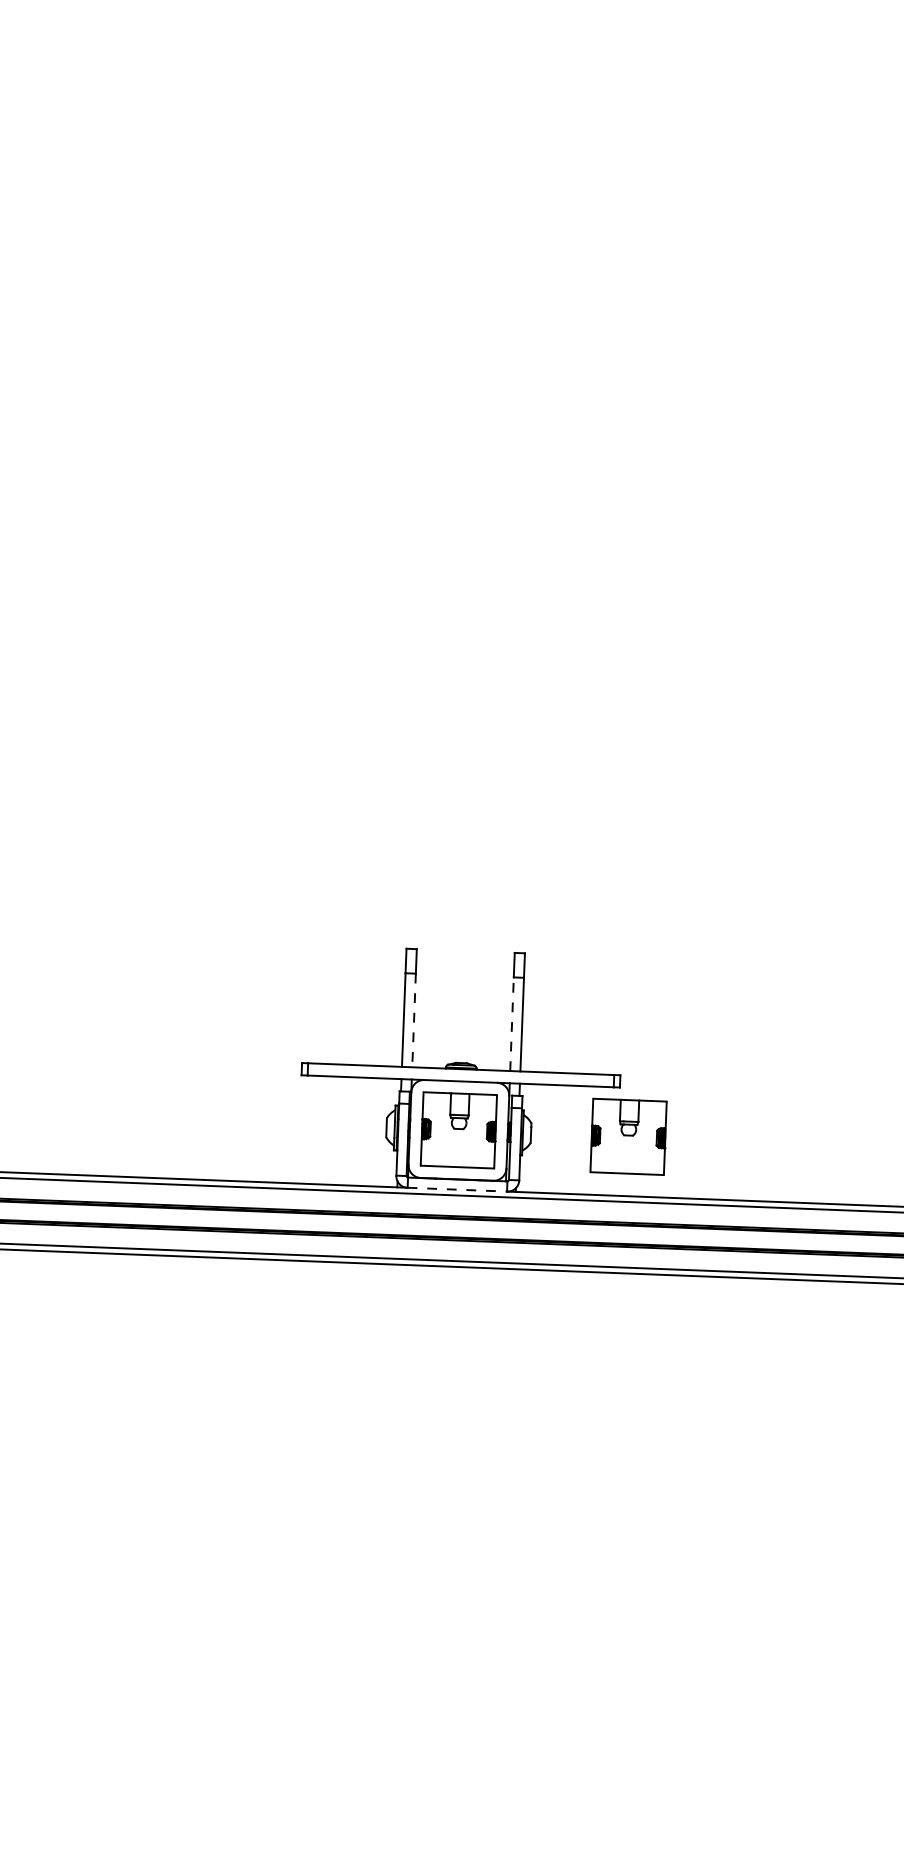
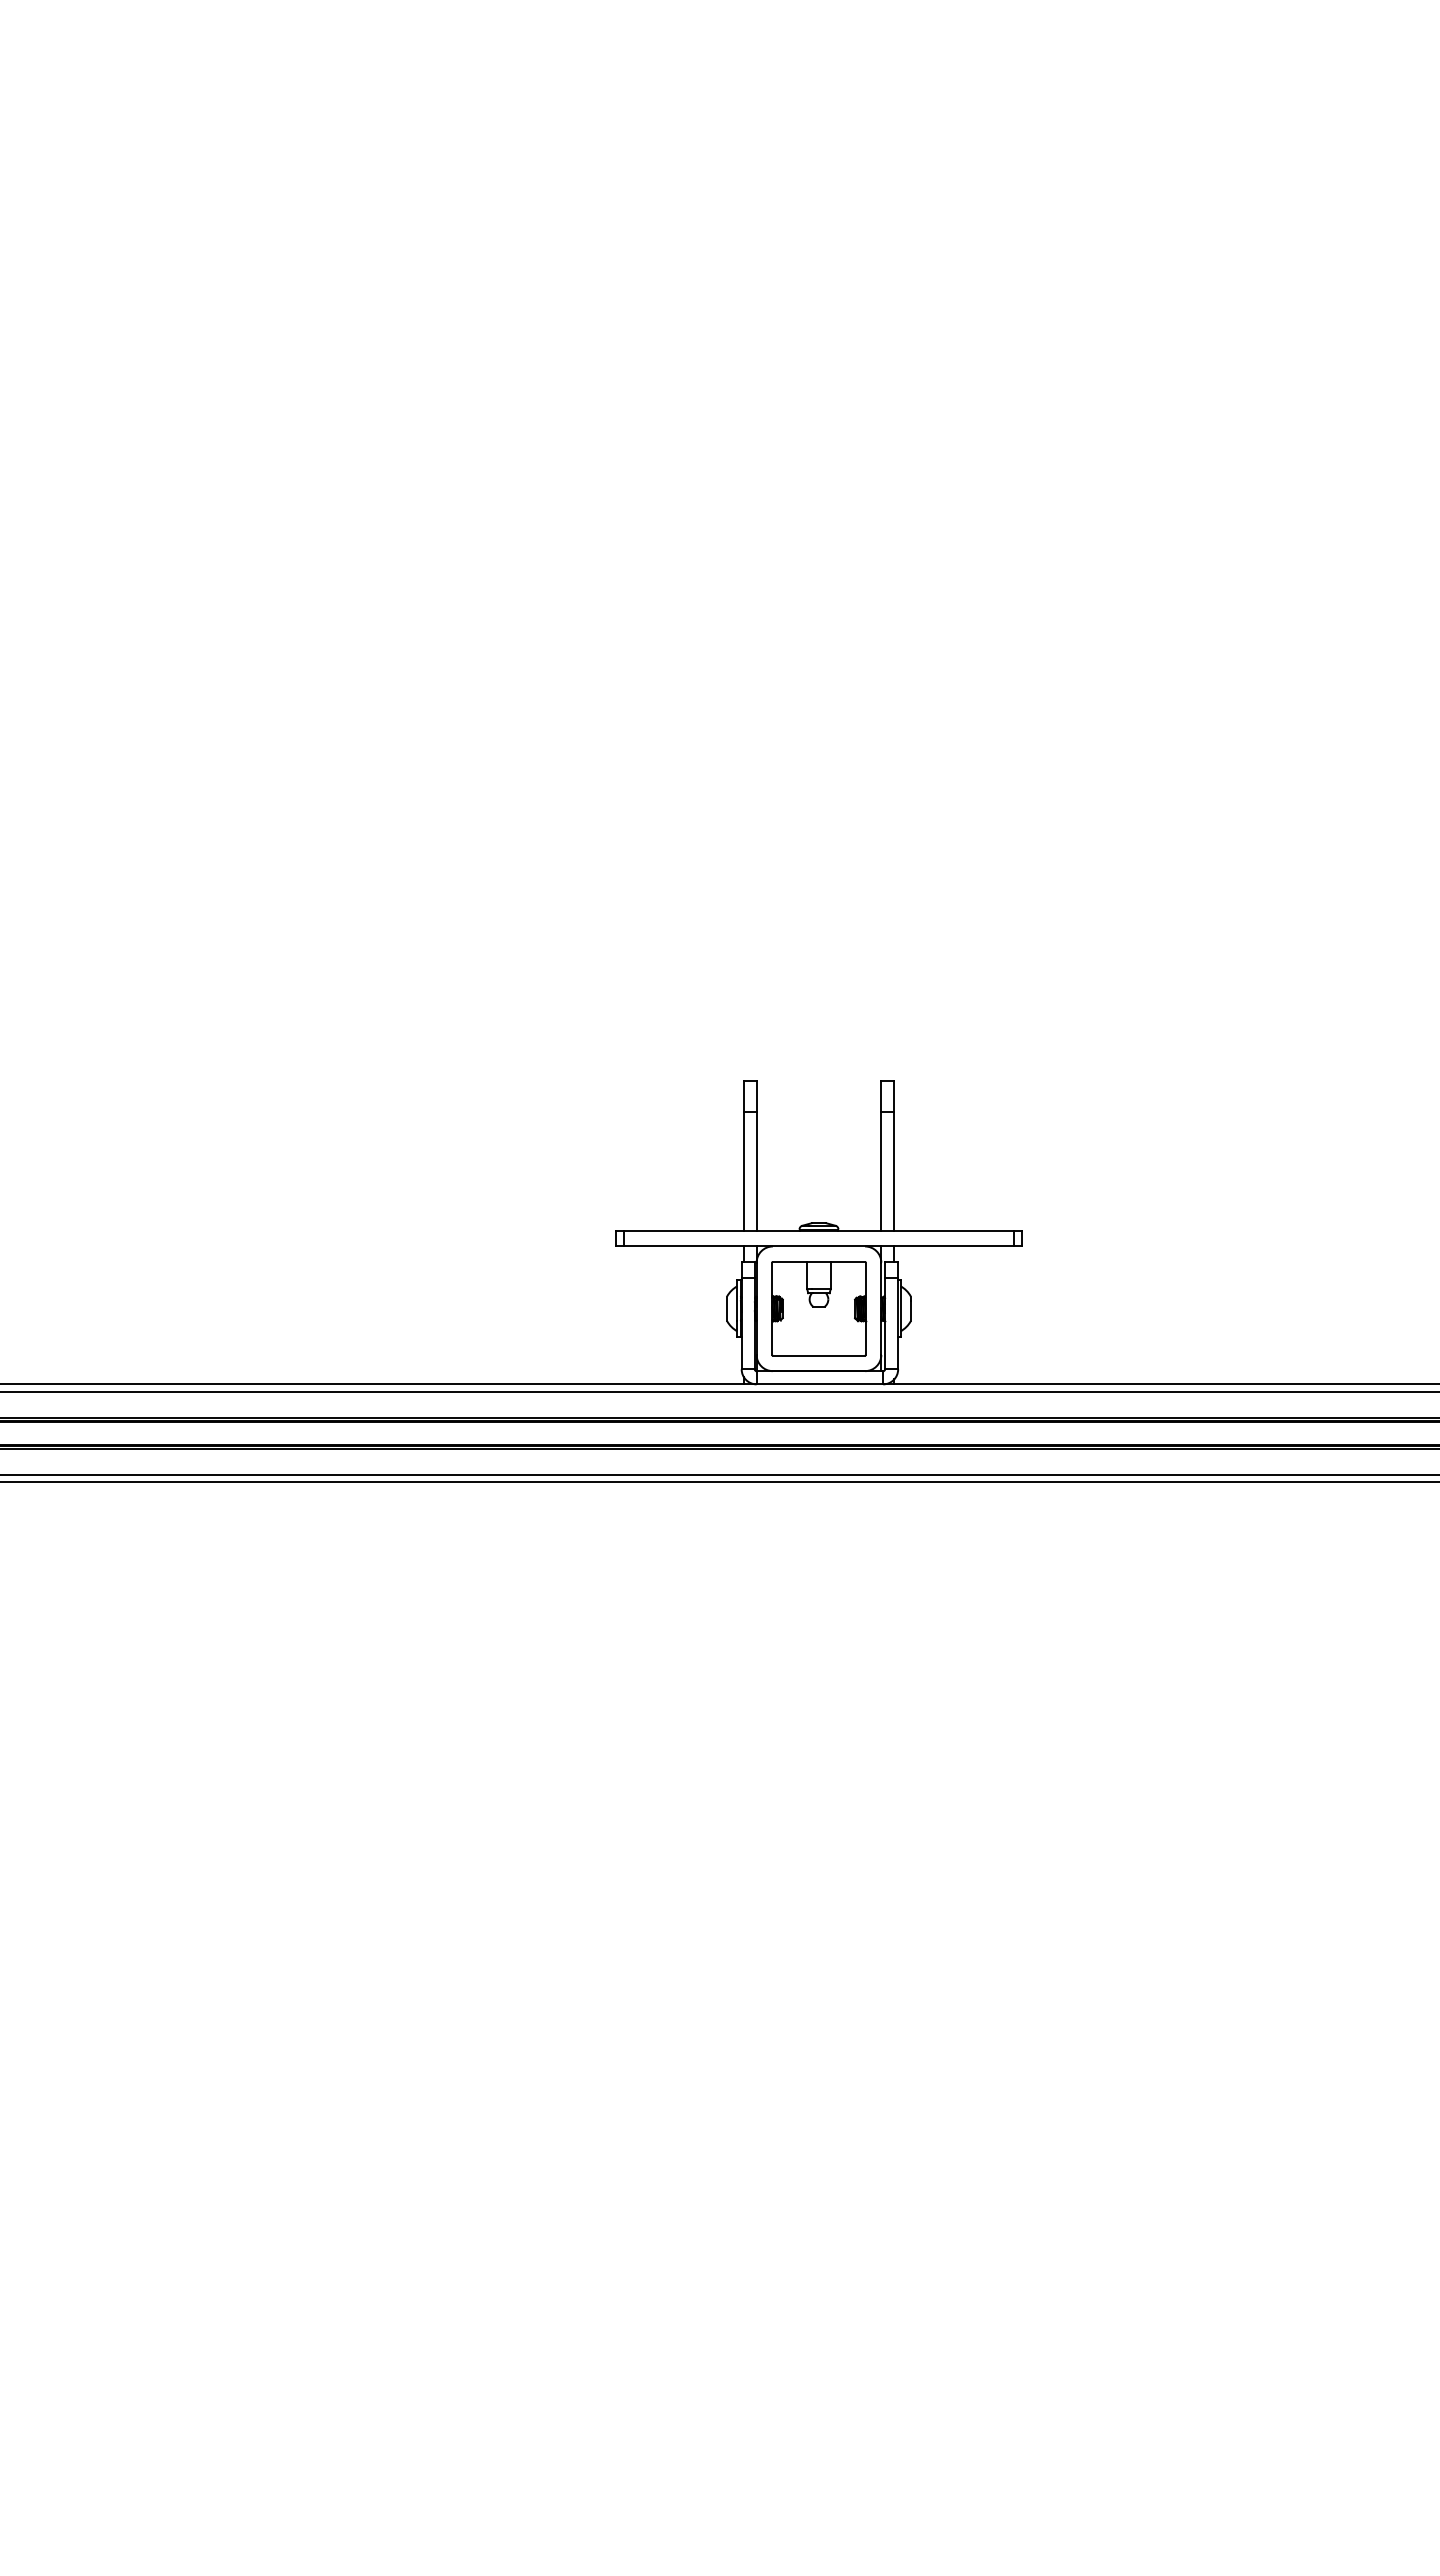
line: (413, 1020) -> (756, 1171), dashed -> solid
line: (512, 1024) -> (881, 1171), dashed -> solid
part: (628, 1136) -> (1035, 1308), removed
line: (457, 1189) -> (820, 1384), dashed -> solid

